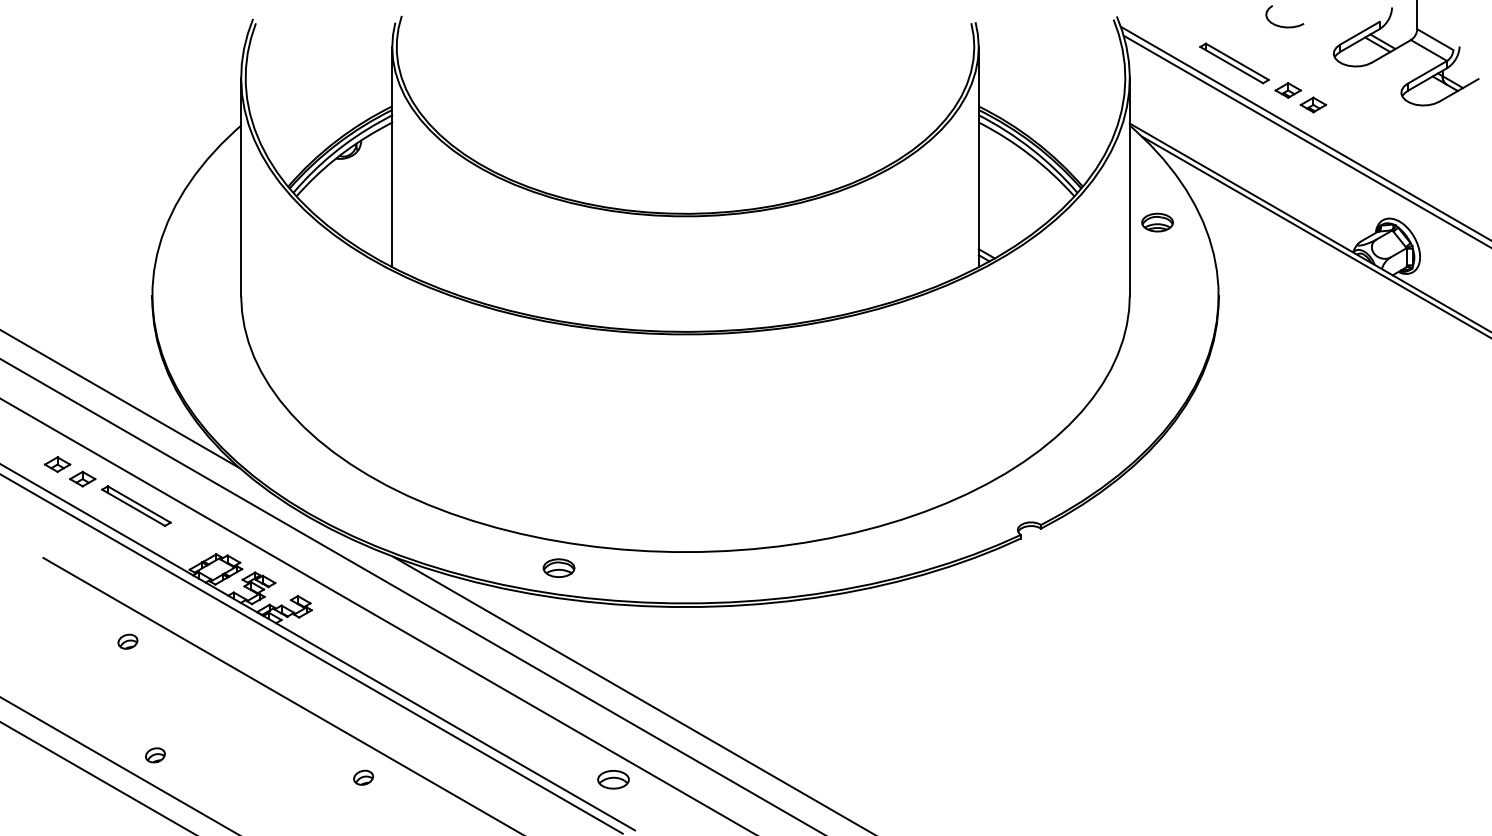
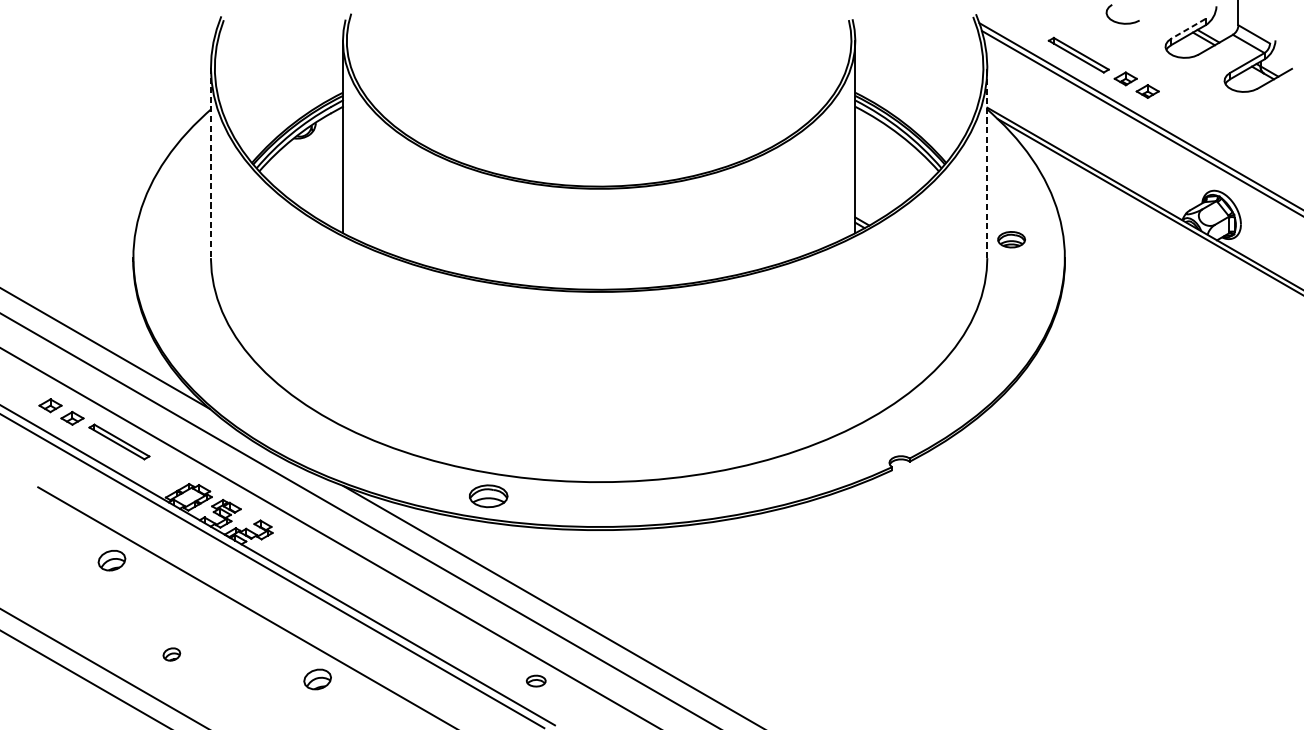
line: (1359, 33) -> (1188, 29), solid -> dashed
line: (241, 186) -> (211, 162), solid -> dashed
line: (1129, 186) -> (987, 162), solid -> dashed
part: (1157, 222) -> (1011, 239), moved
part: (558, 567) -> (488, 495), size x1.4
part: (127, 641) -> (111, 560), size x1.6
part: (155, 755) -> (171, 654), moved
part: (363, 777) -> (317, 679), size x1.6
part: (613, 779) -> (536, 680), size x0.7

